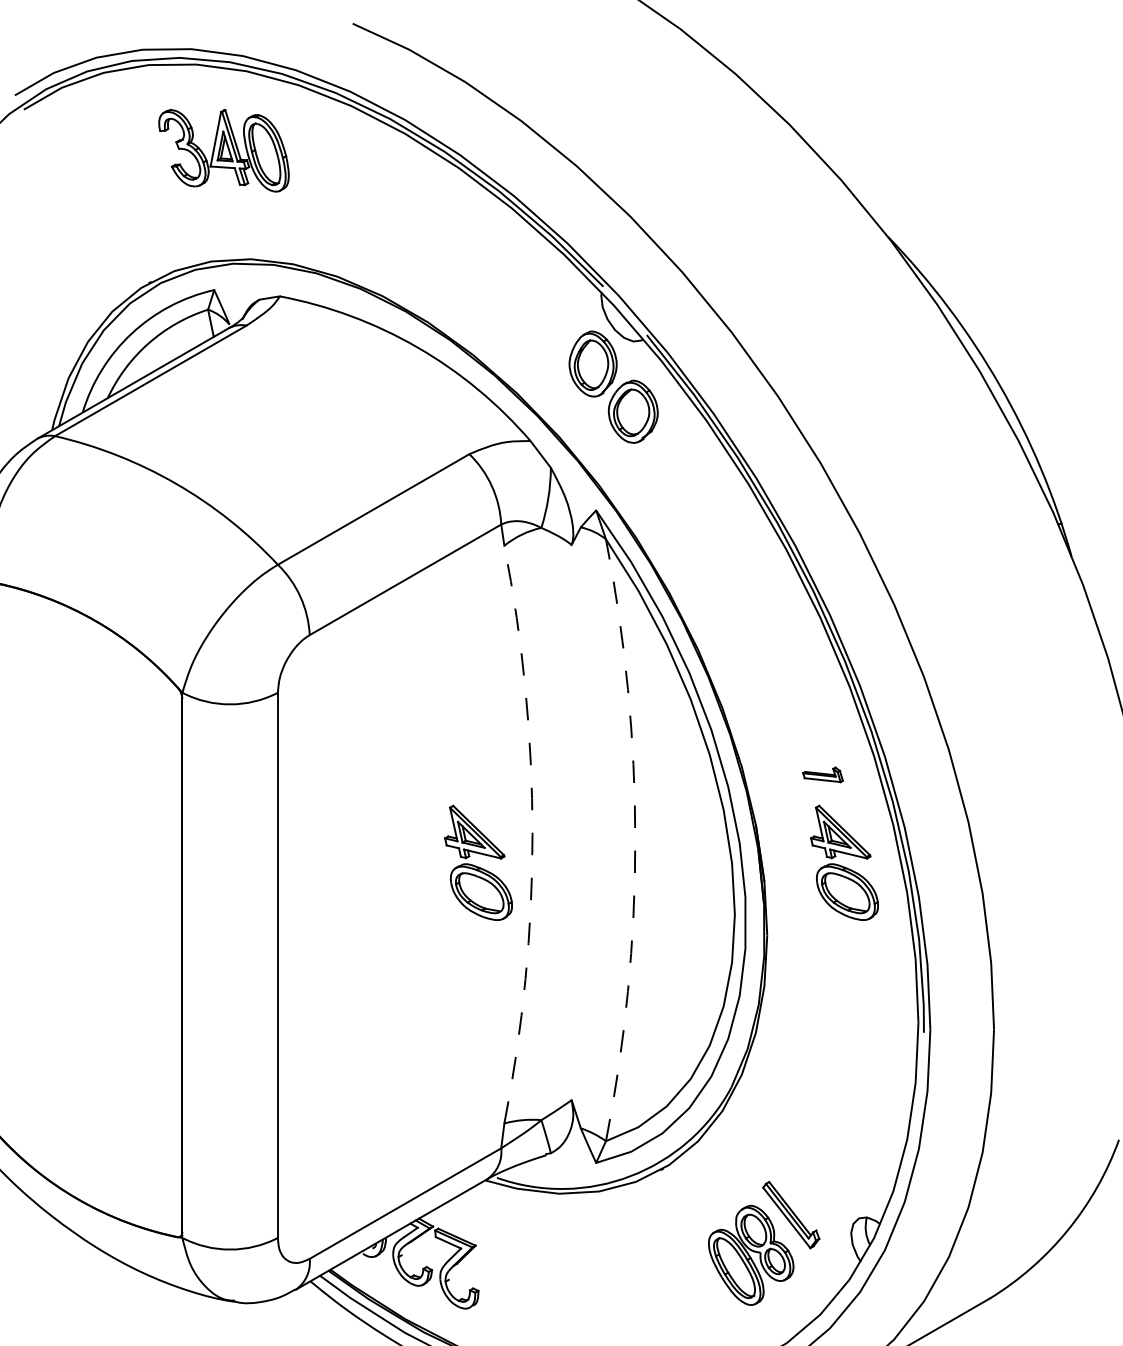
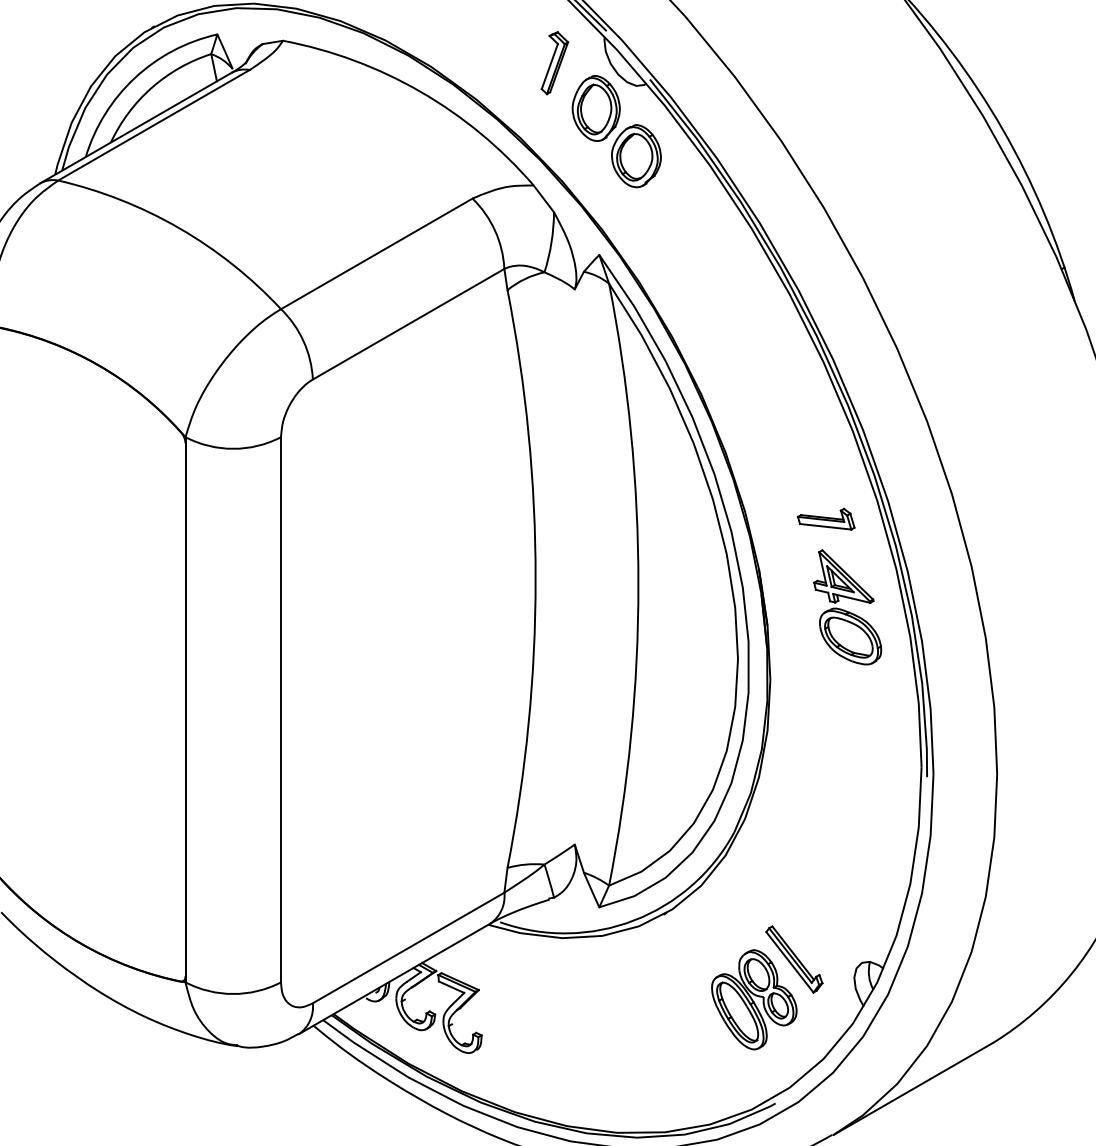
part: (551, 318) -> (554, 62), added
part: (822, 774) -> (825, 518), size x1.43
arc: (532, 834) -> (535, 578), dashed -> solid
arc: (635, 840) -> (638, 584), dashed -> solid
part: (478, 862) -> (481, 606), removed

